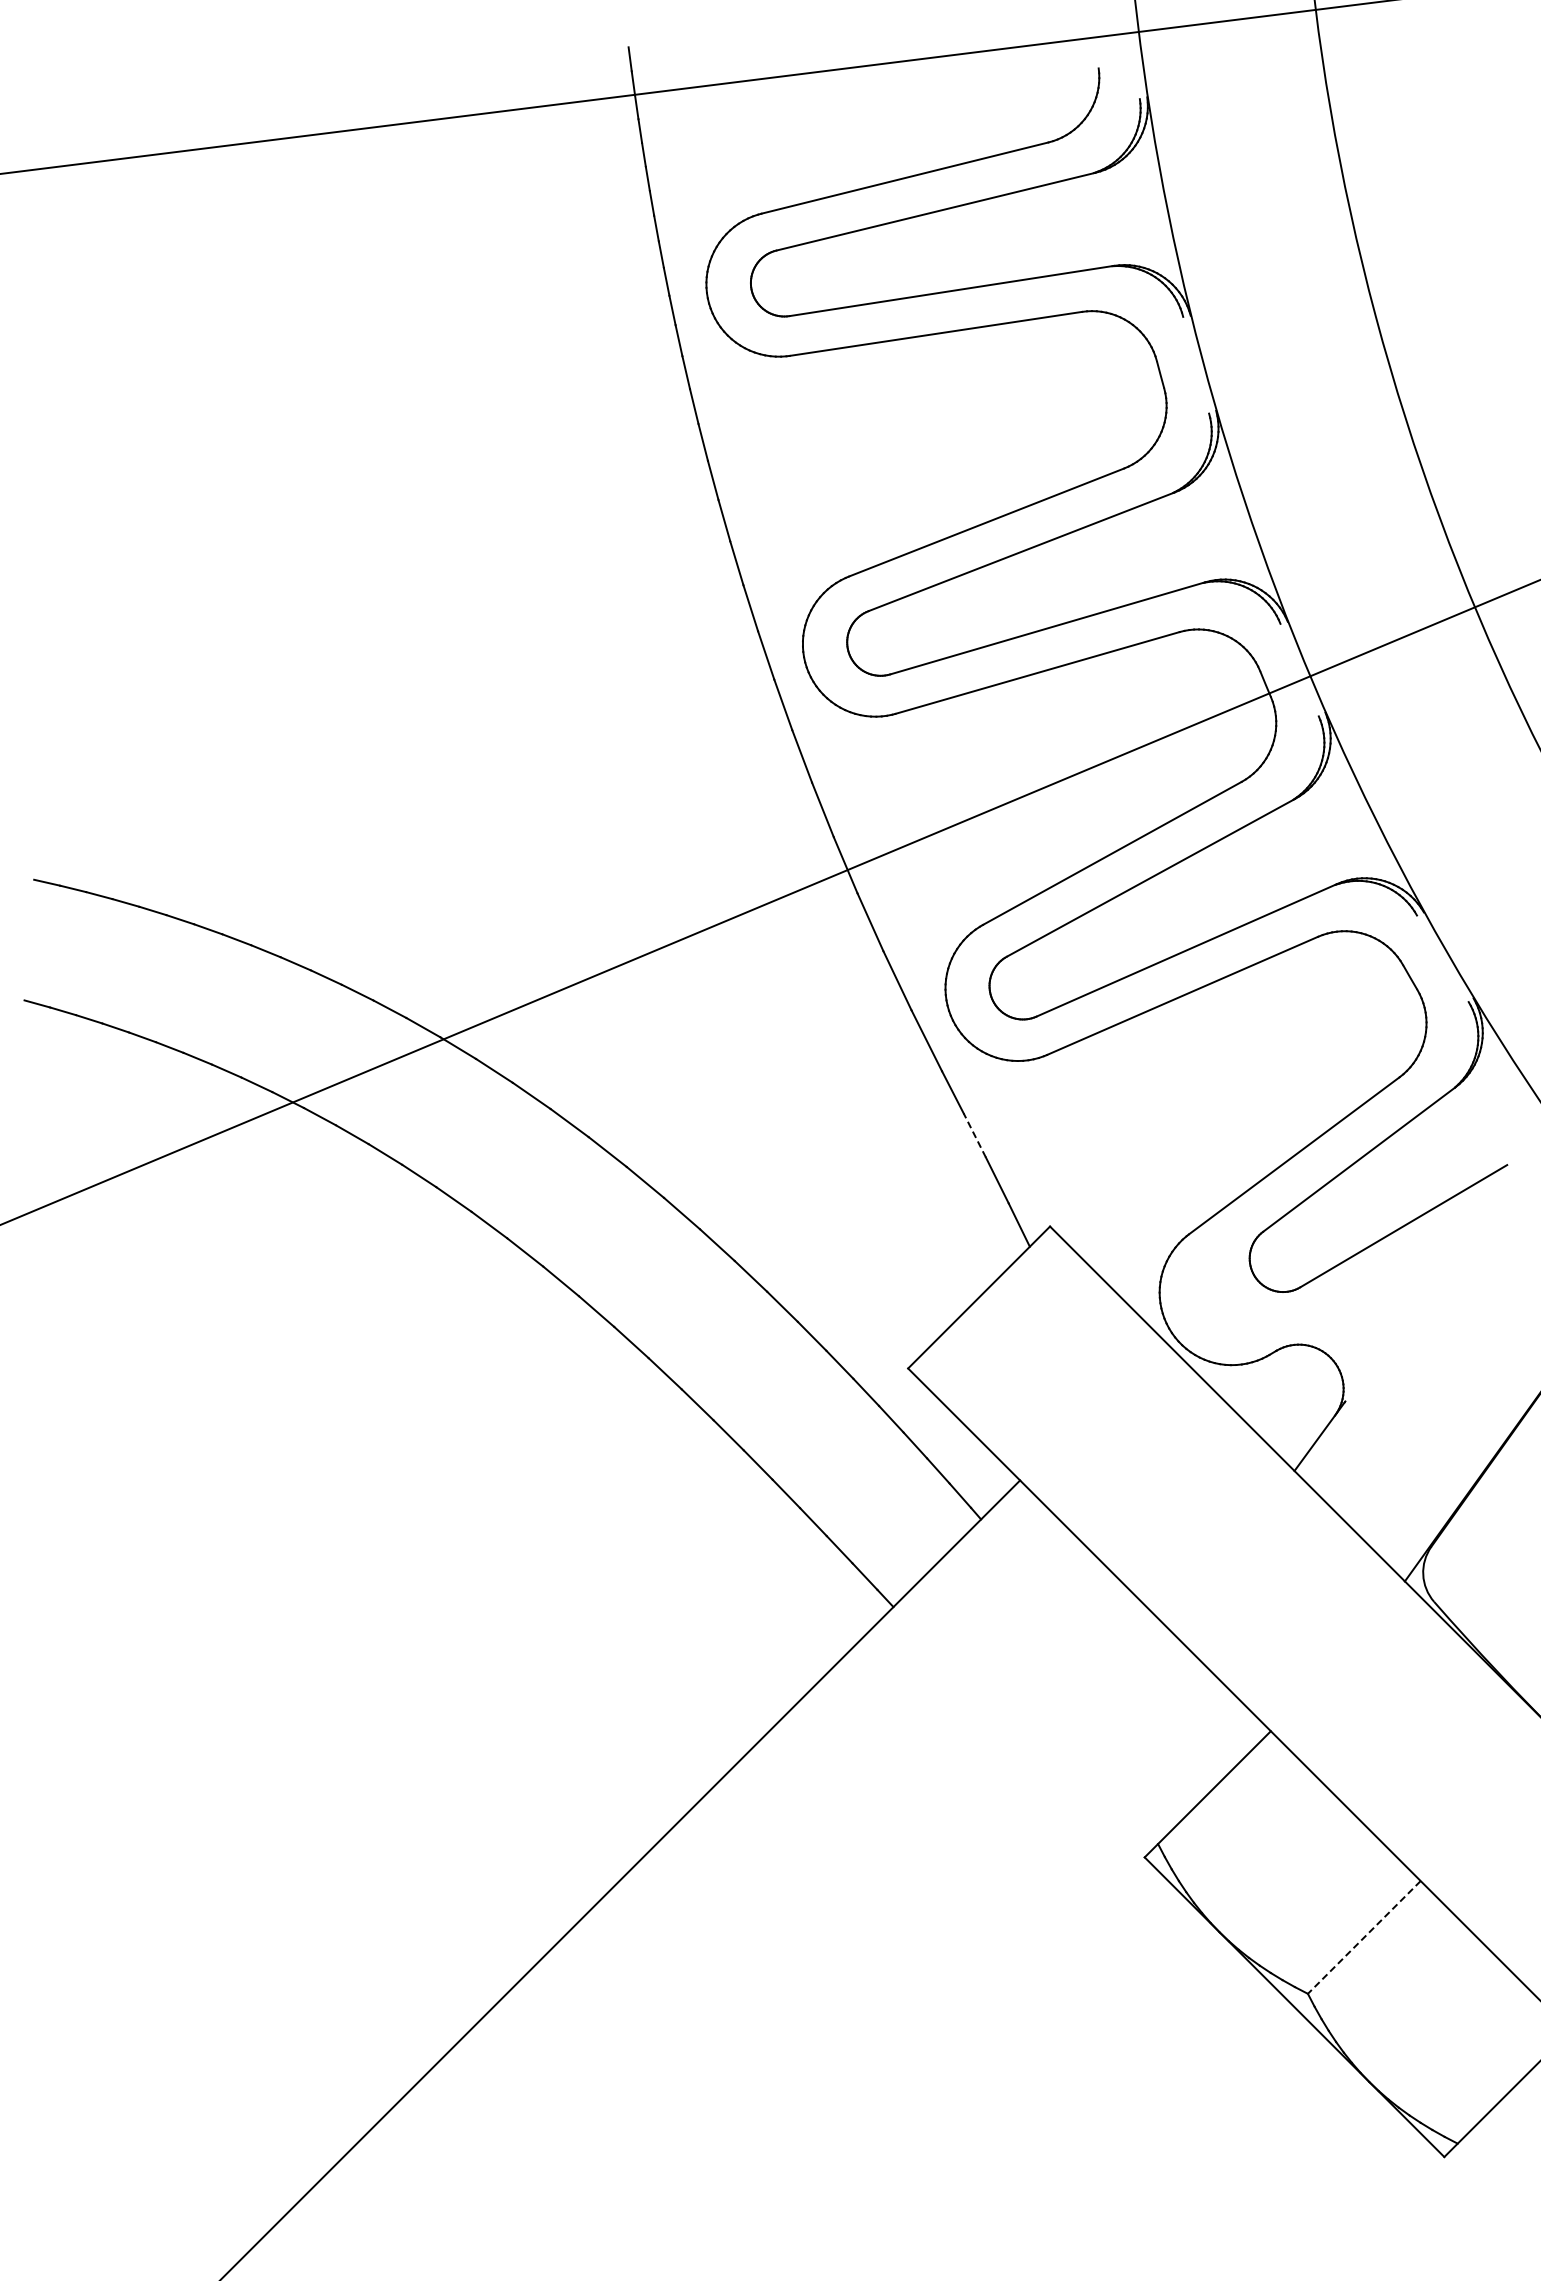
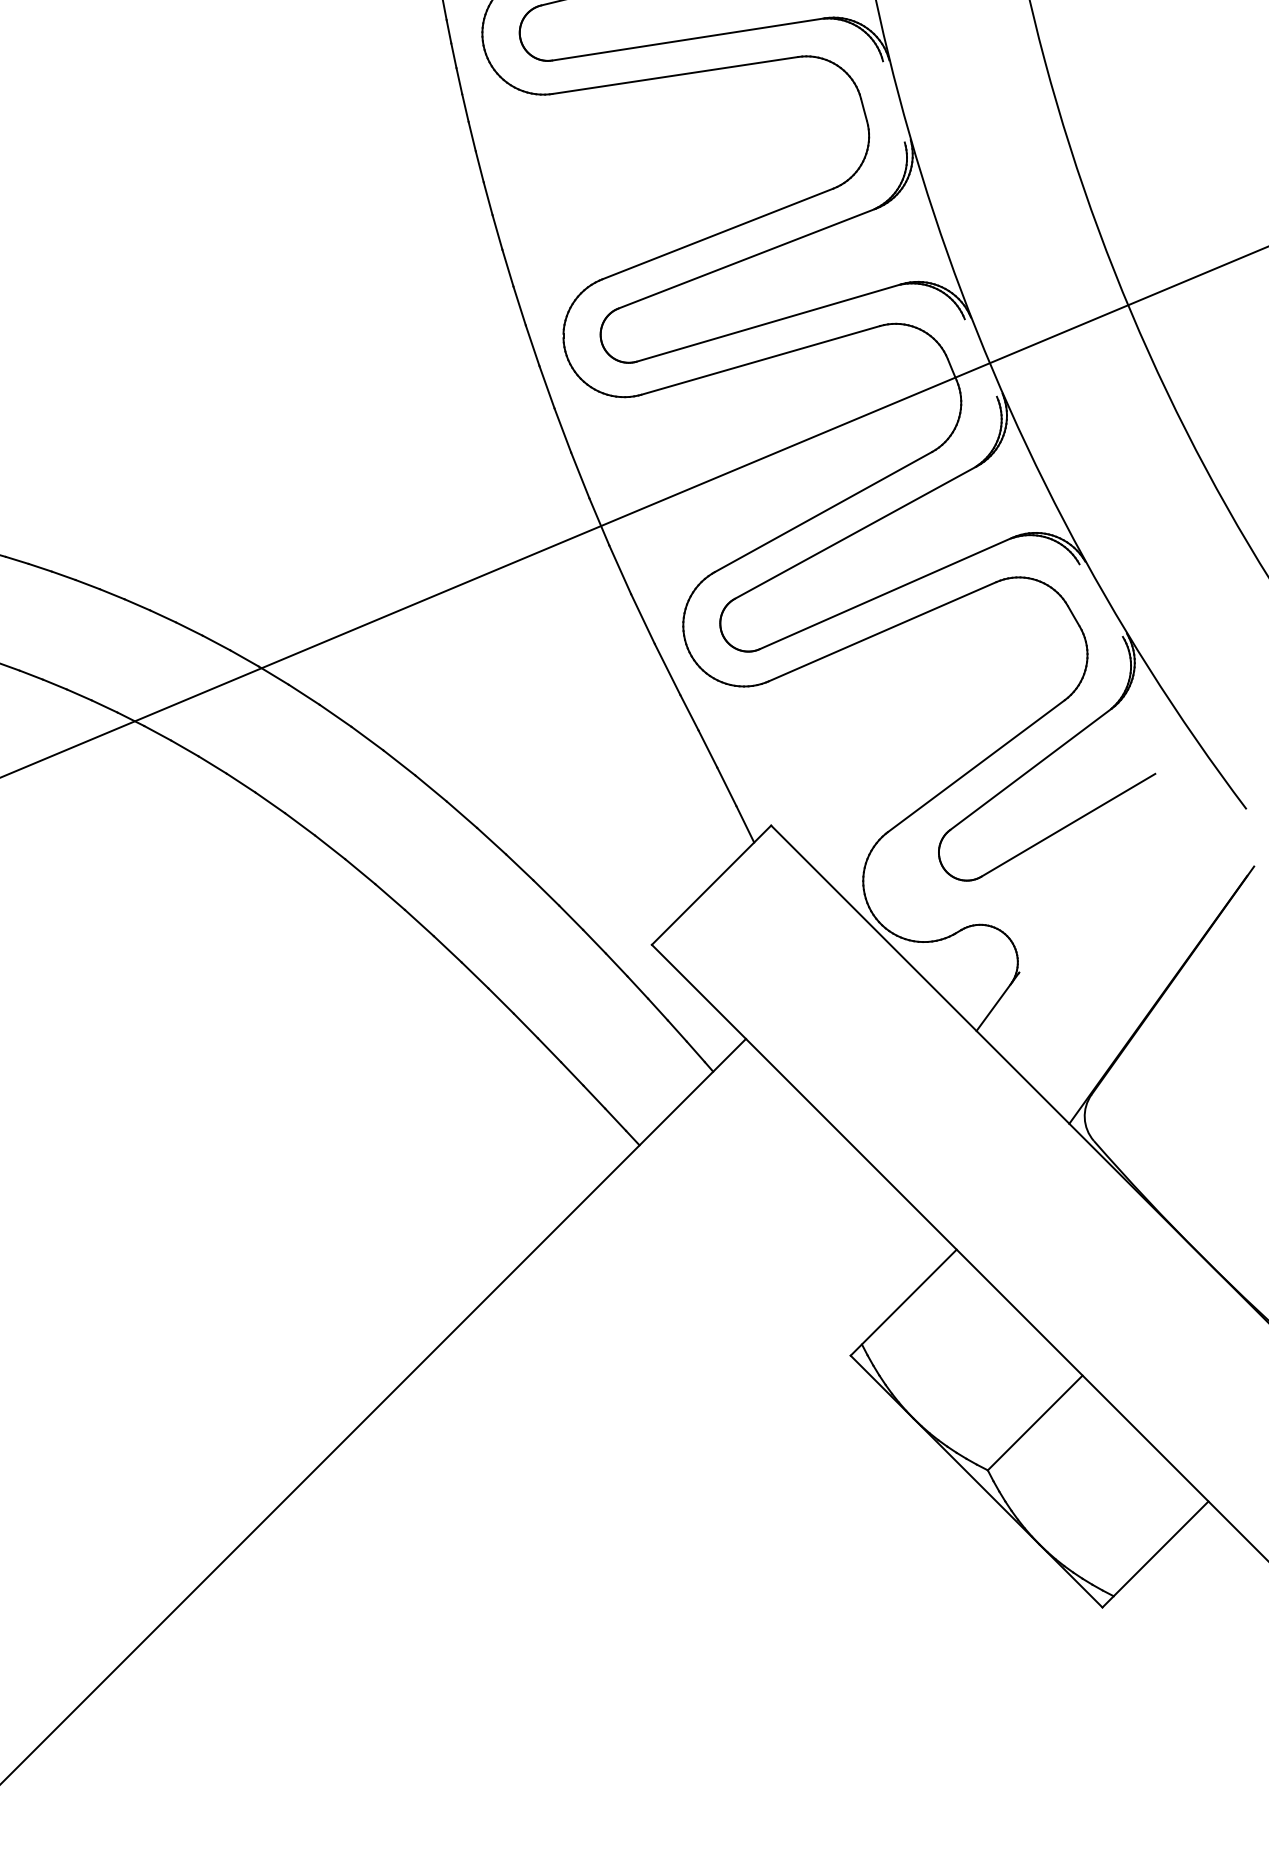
line: (974, 1135) -> (707, 749), dashed -> solid
line: (1364, 1937) -> (1035, 1423), dashed -> solid

